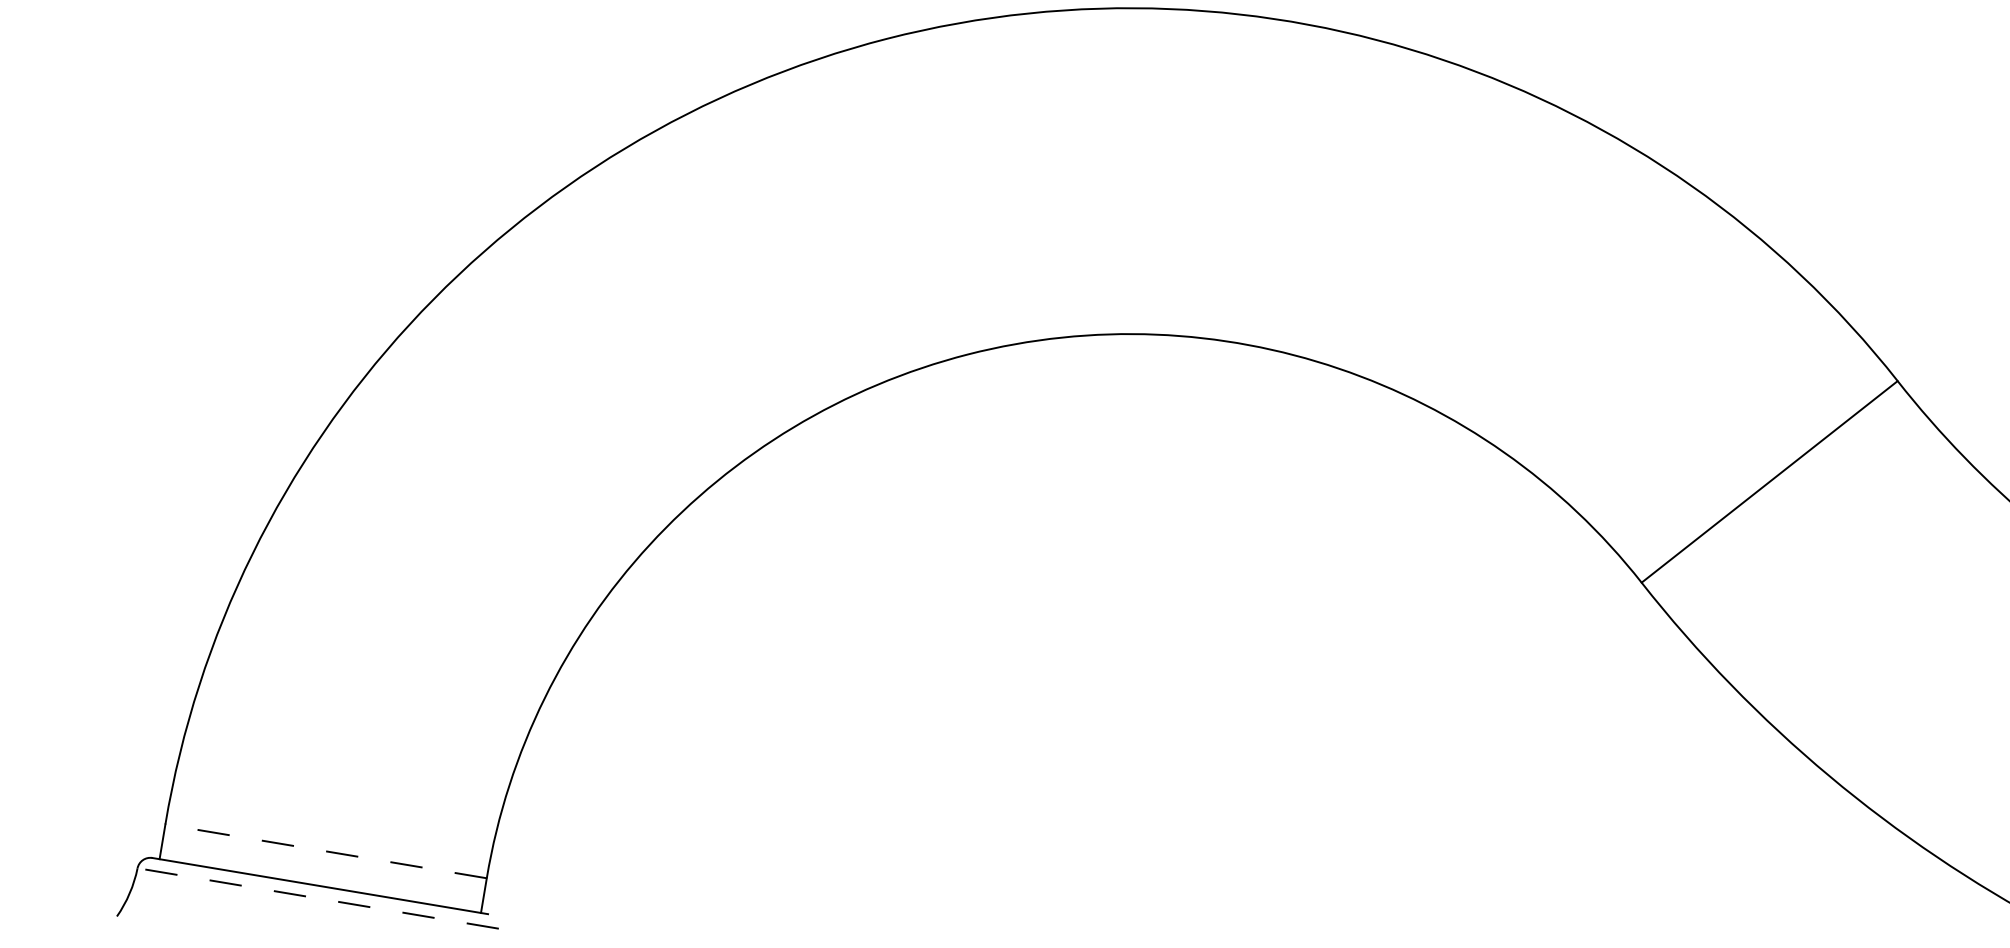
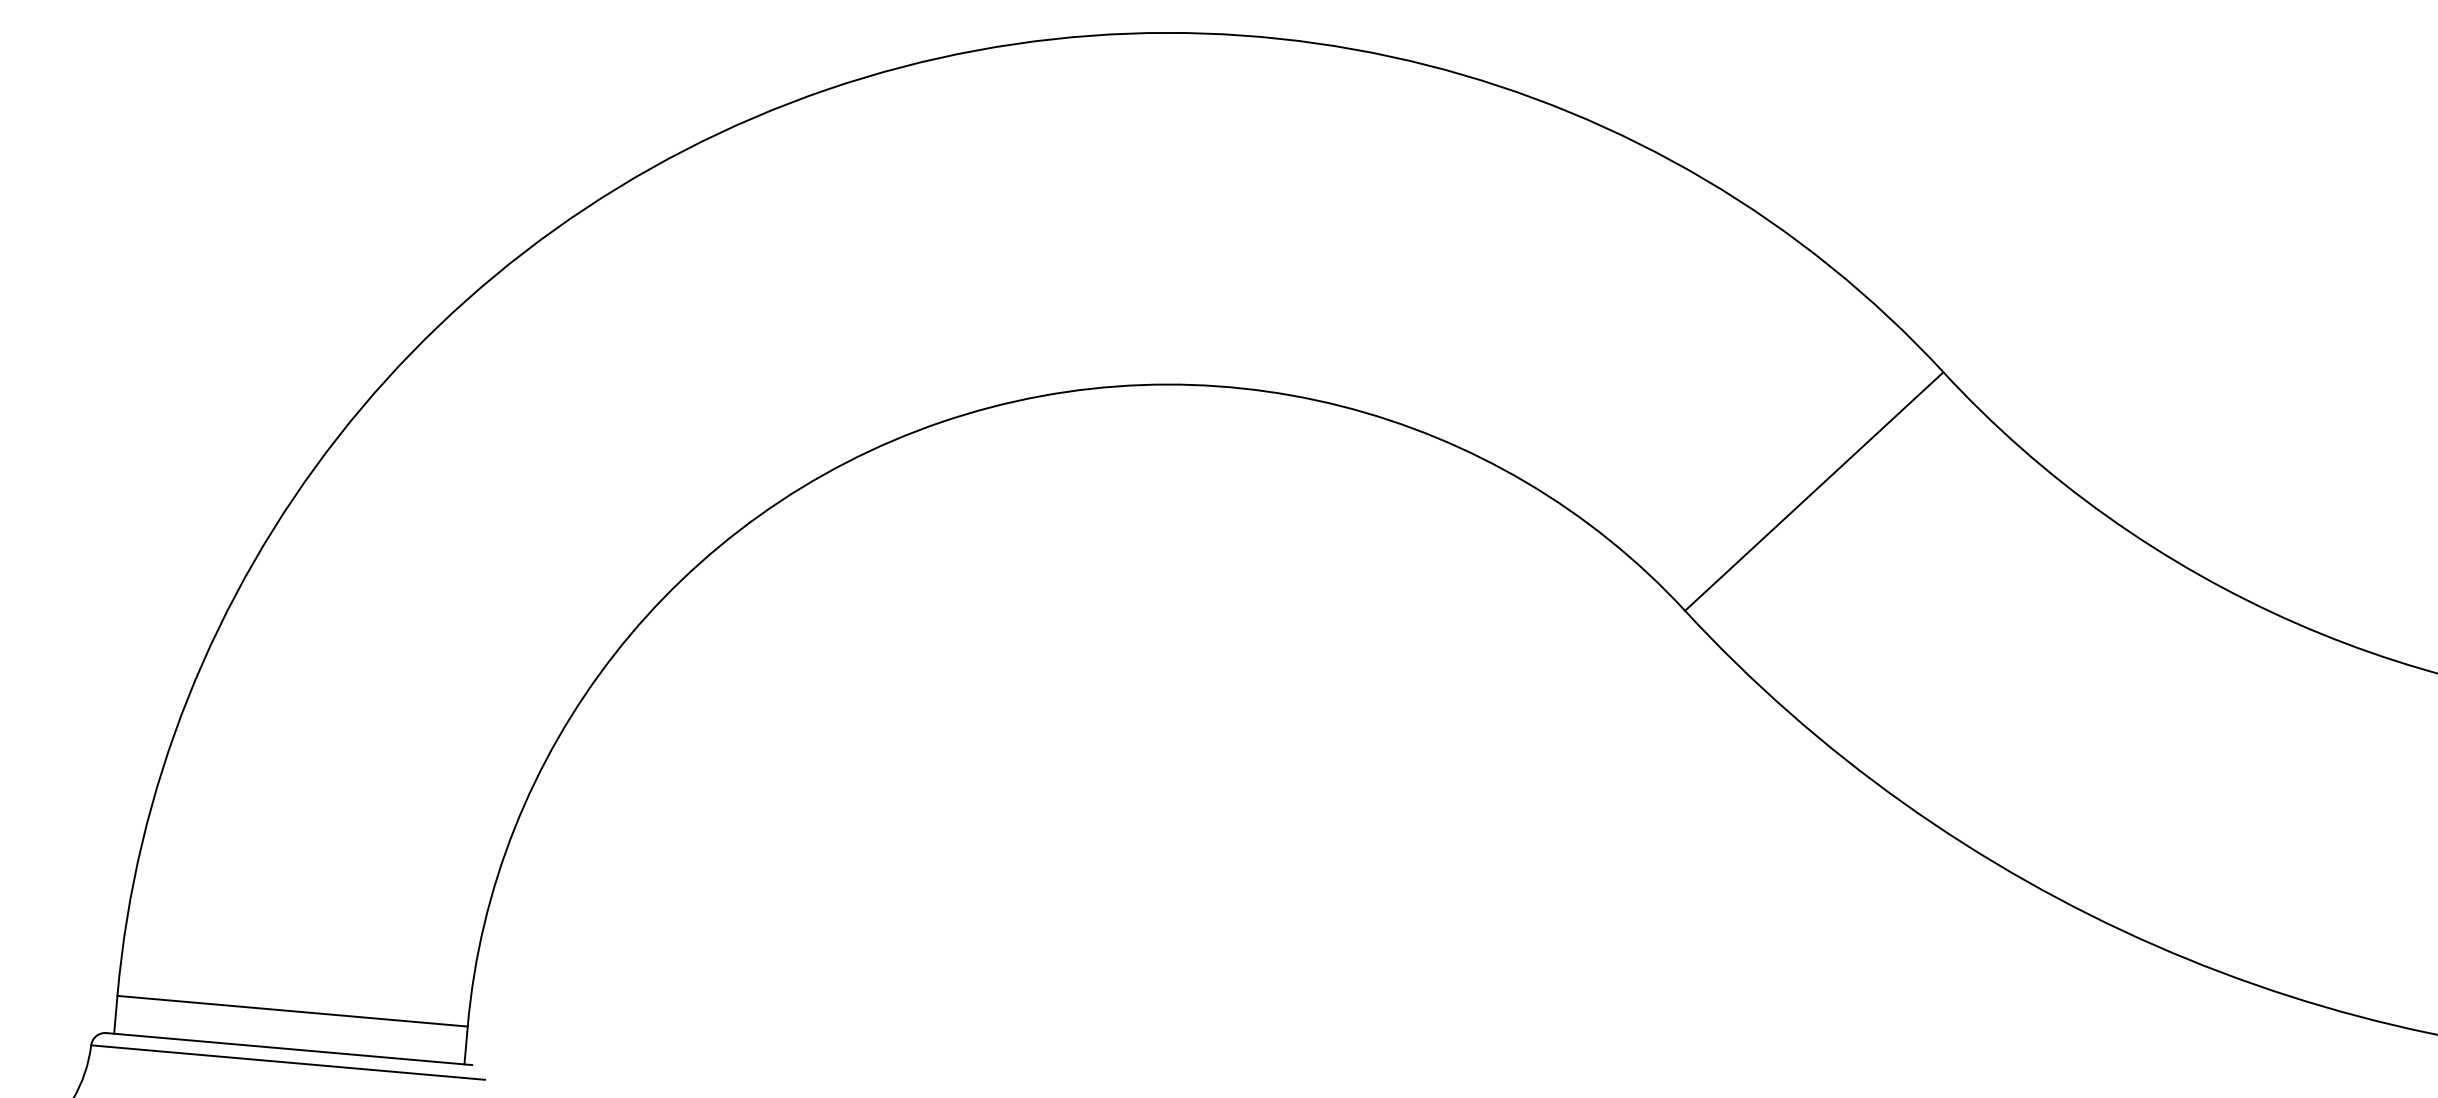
line: (325, 851) -> (292, 1011), dashed -> solid
line: (318, 898) -> (288, 1062), dashed -> solid

